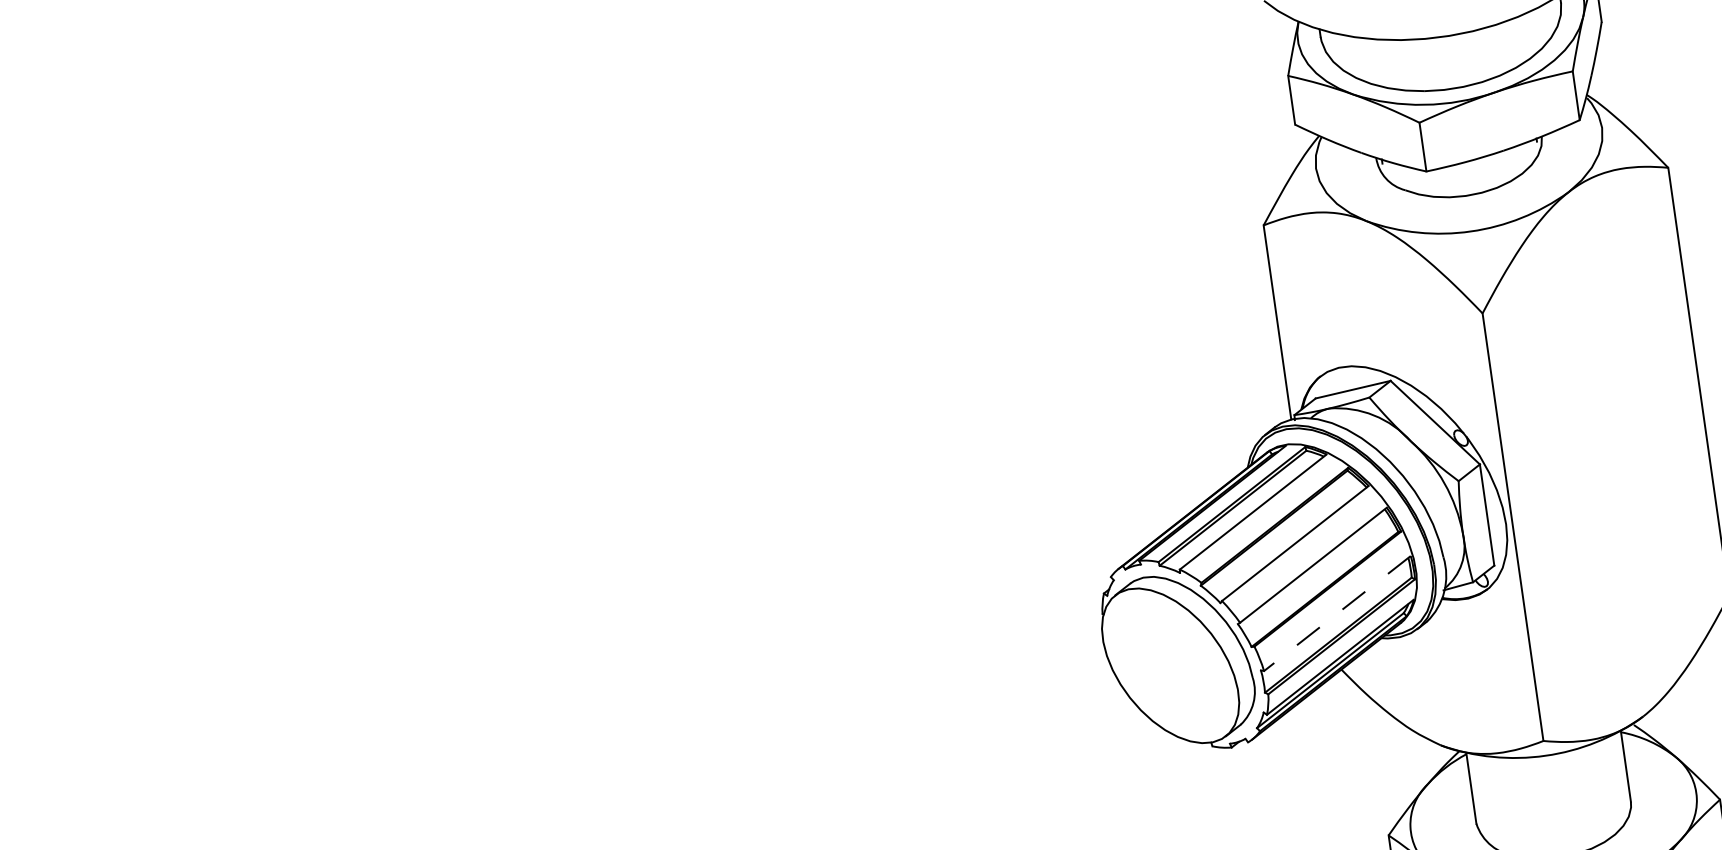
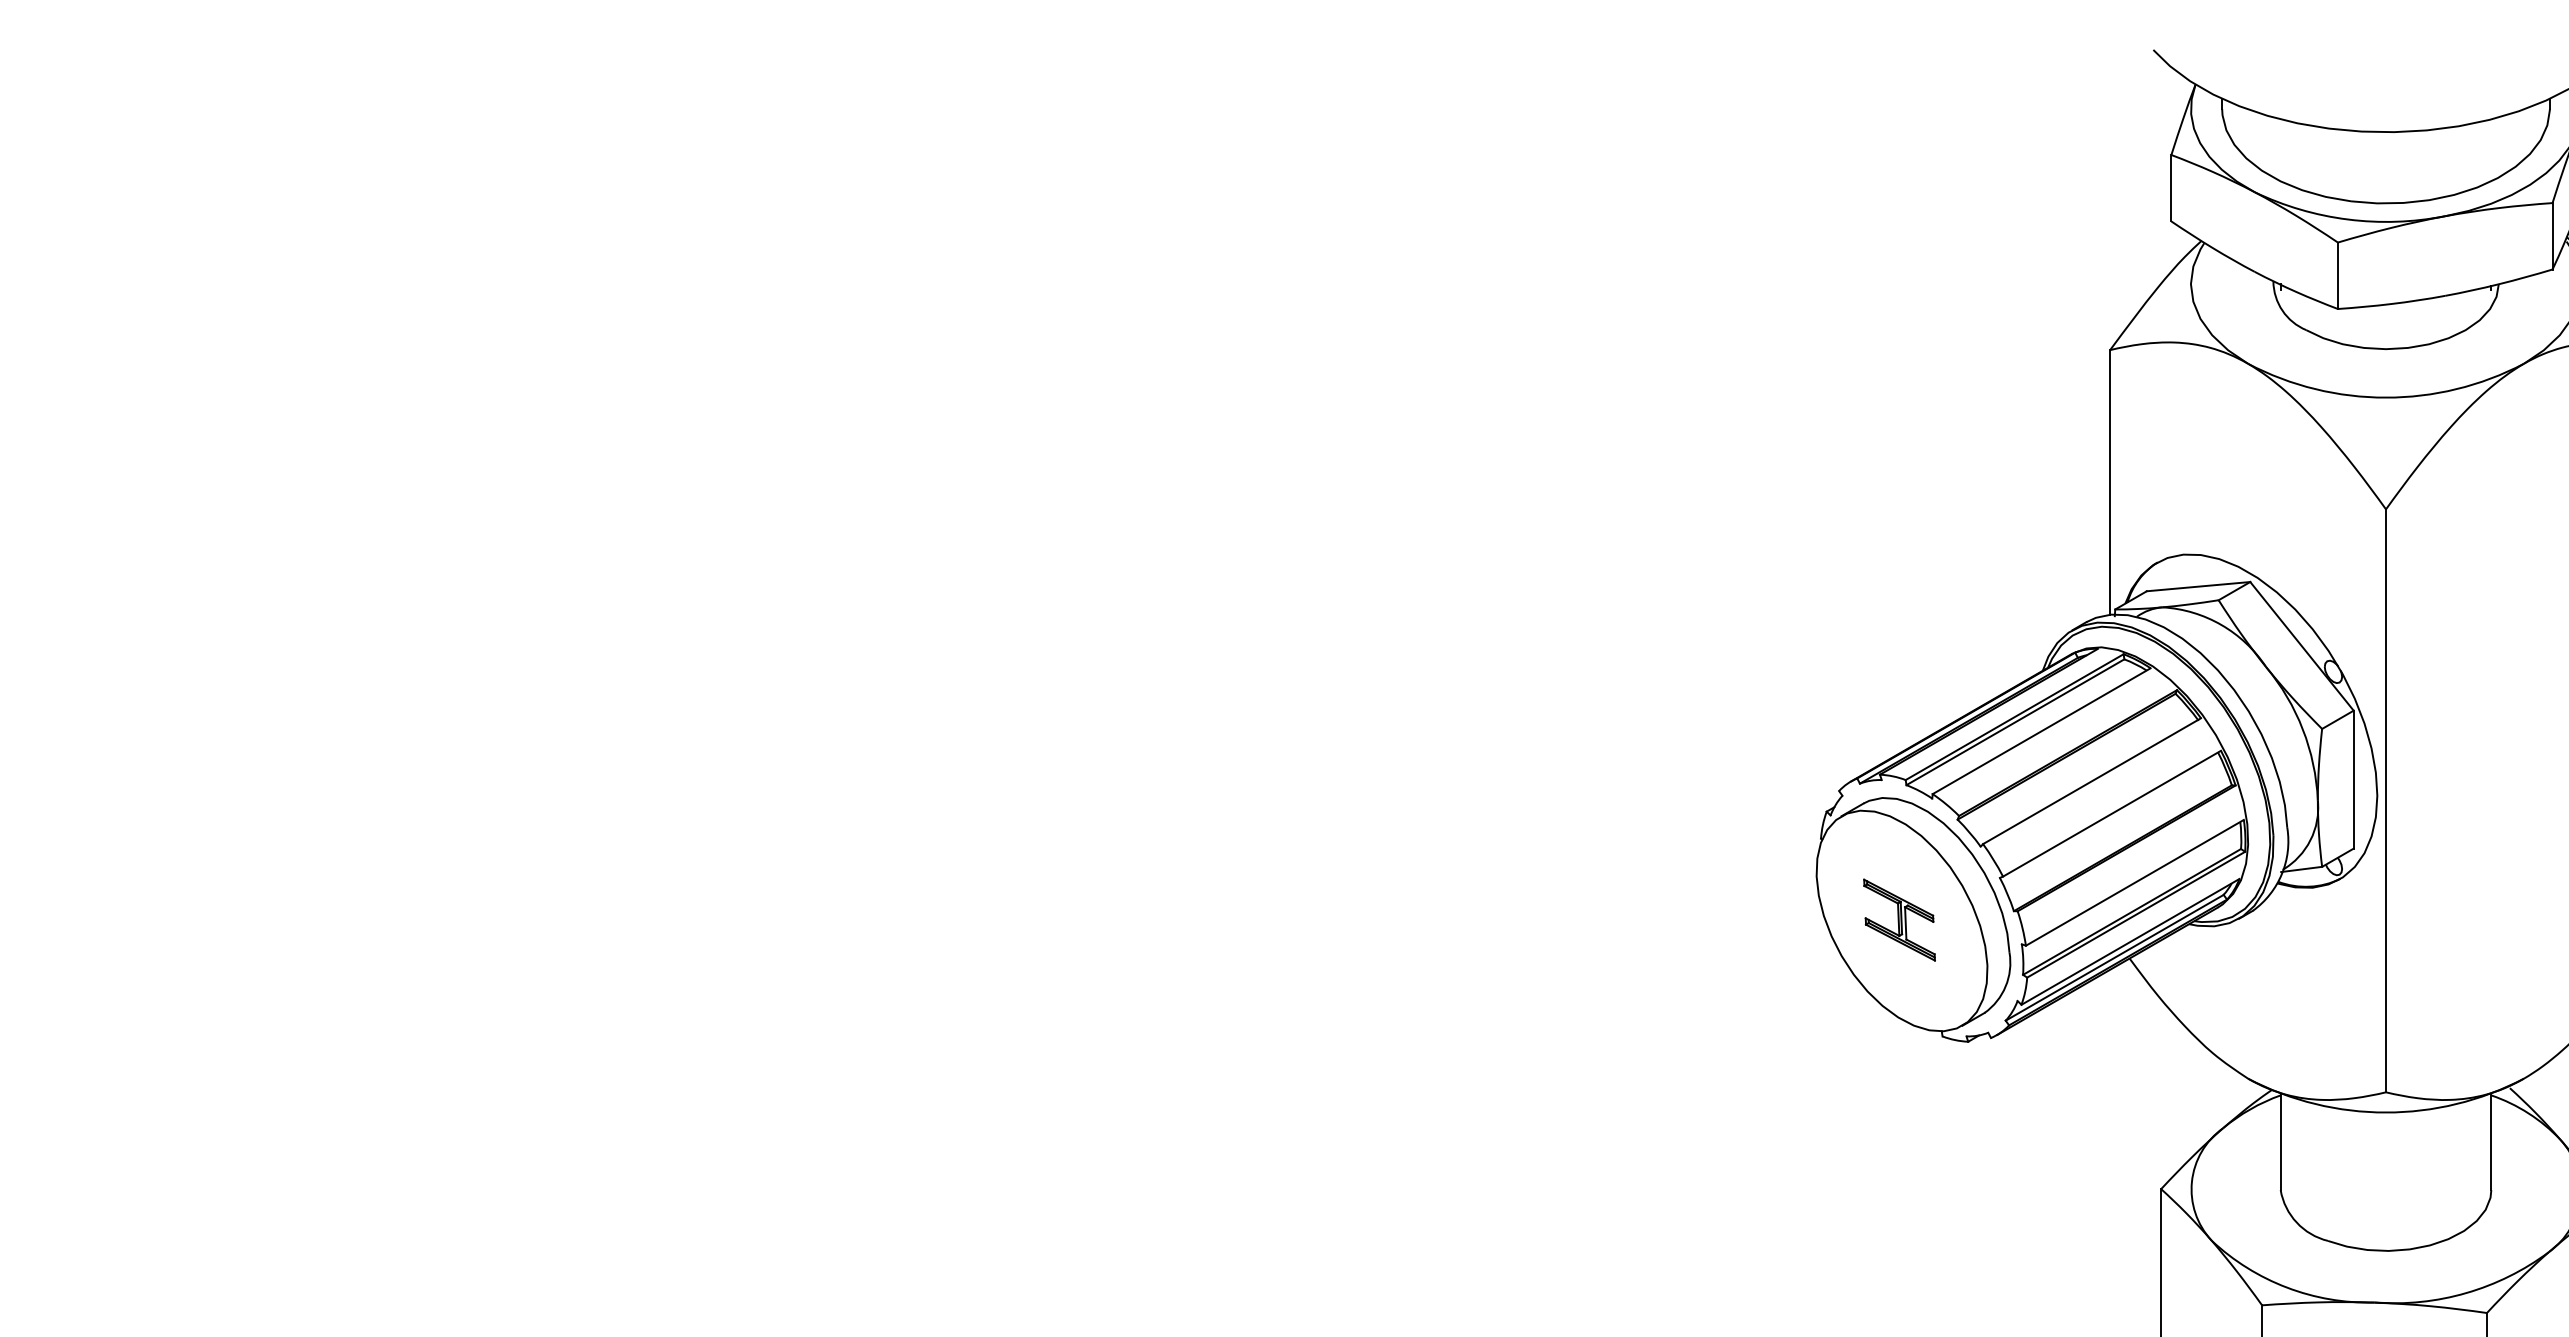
line: (1337, 613) -> (2134, 882), dashed -> solid
part: (1168, 665) -> (1899, 919), added

